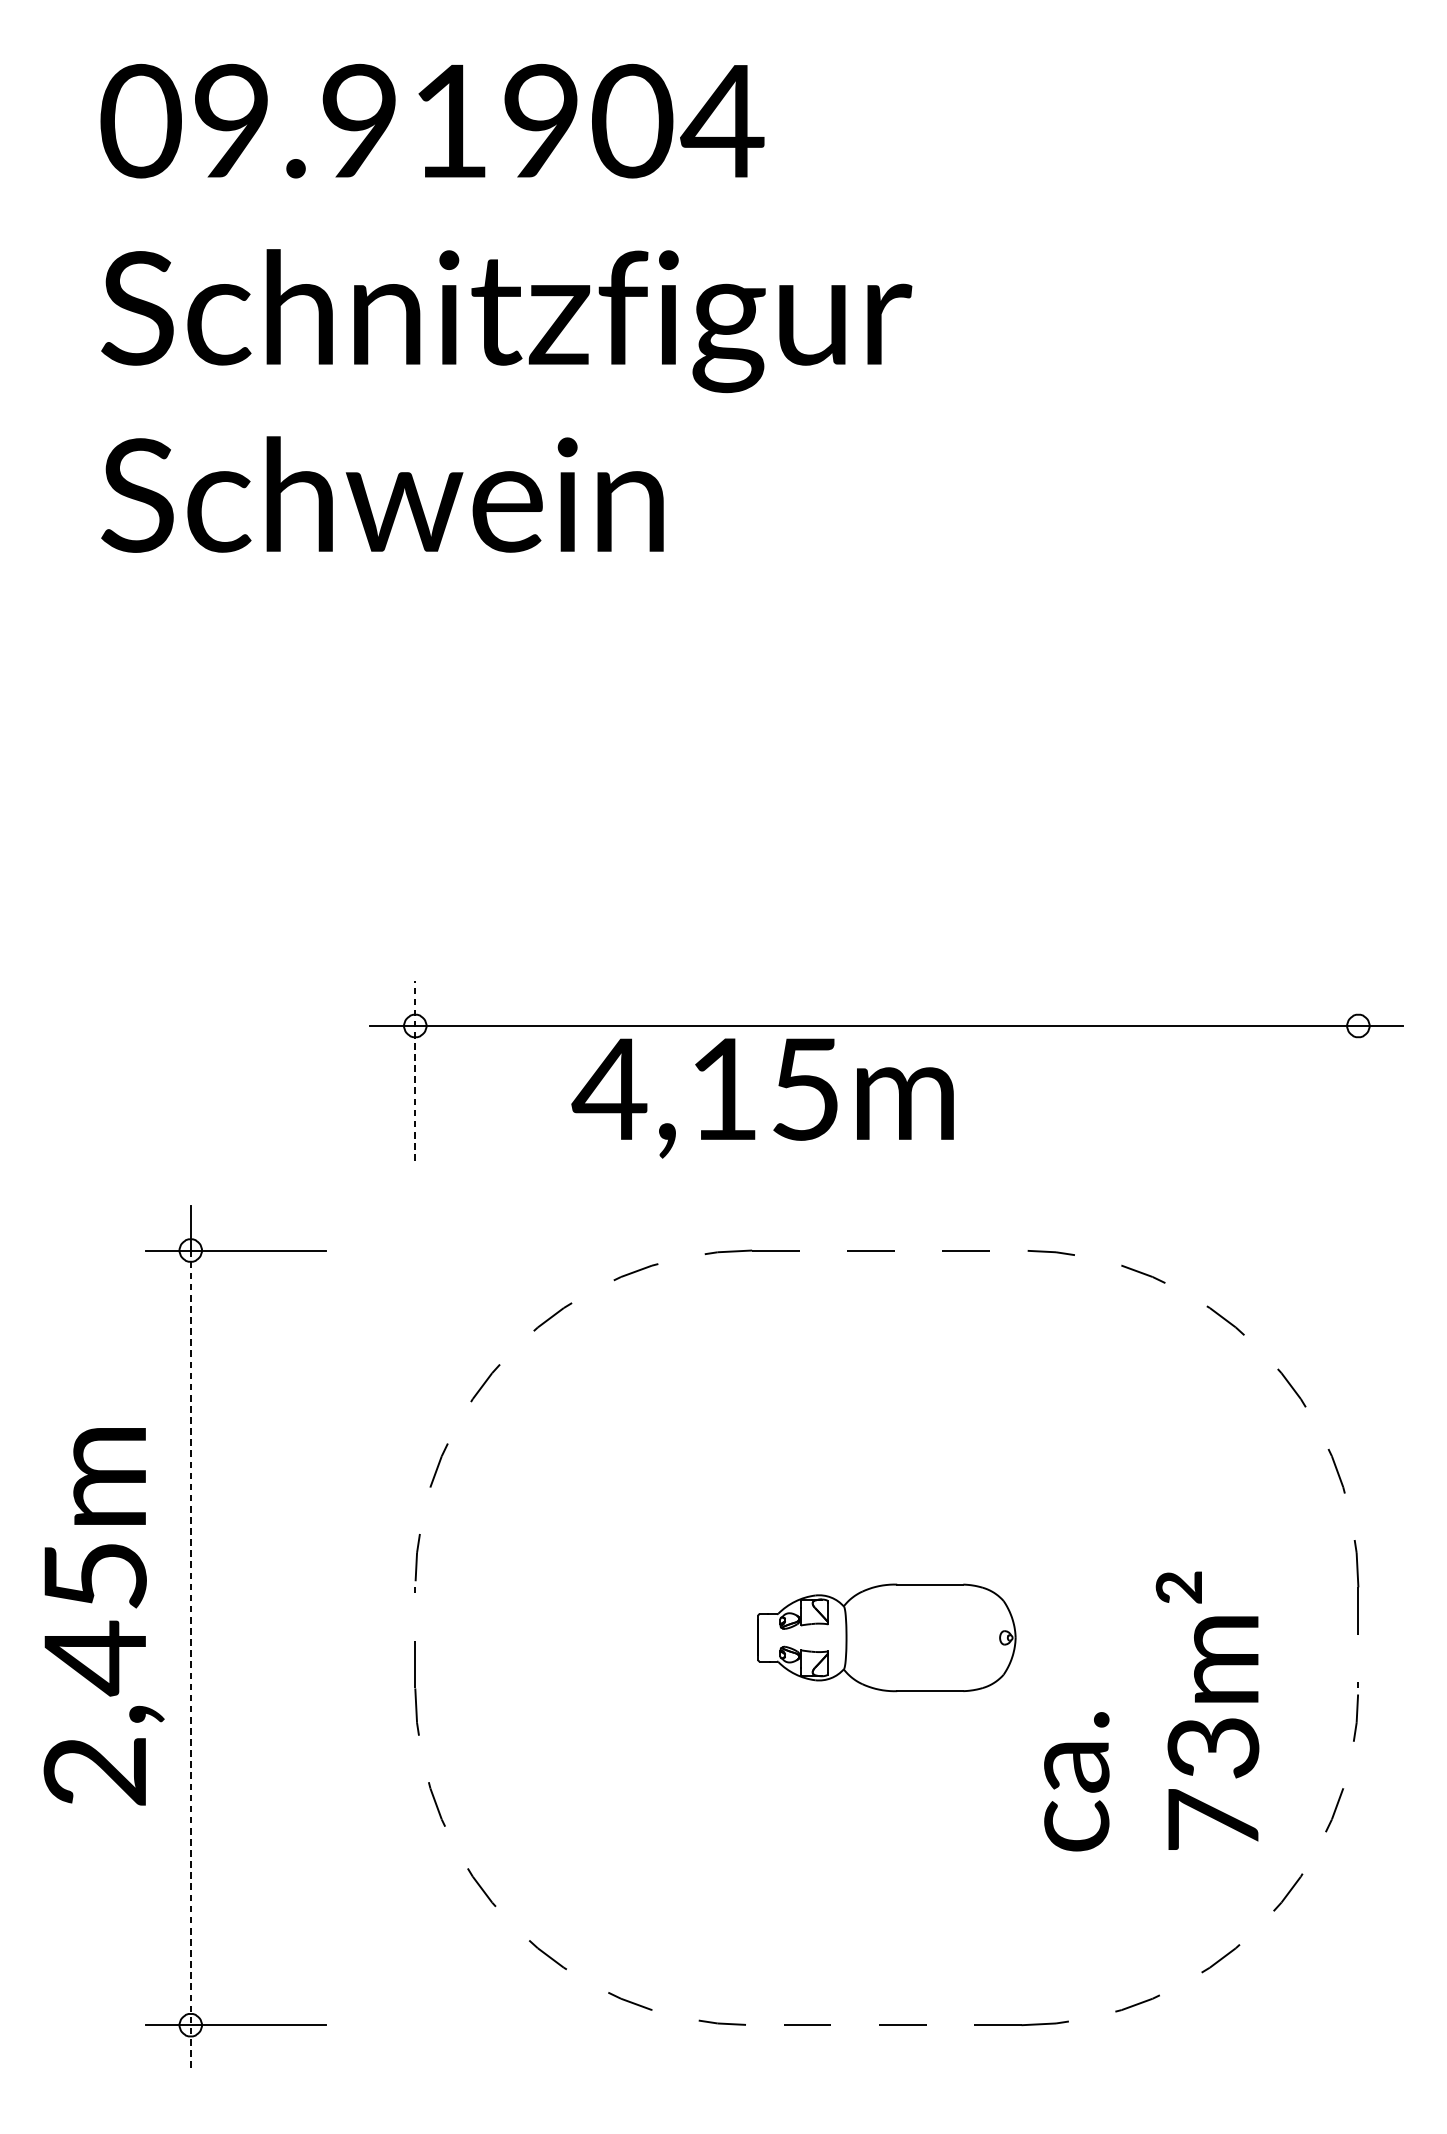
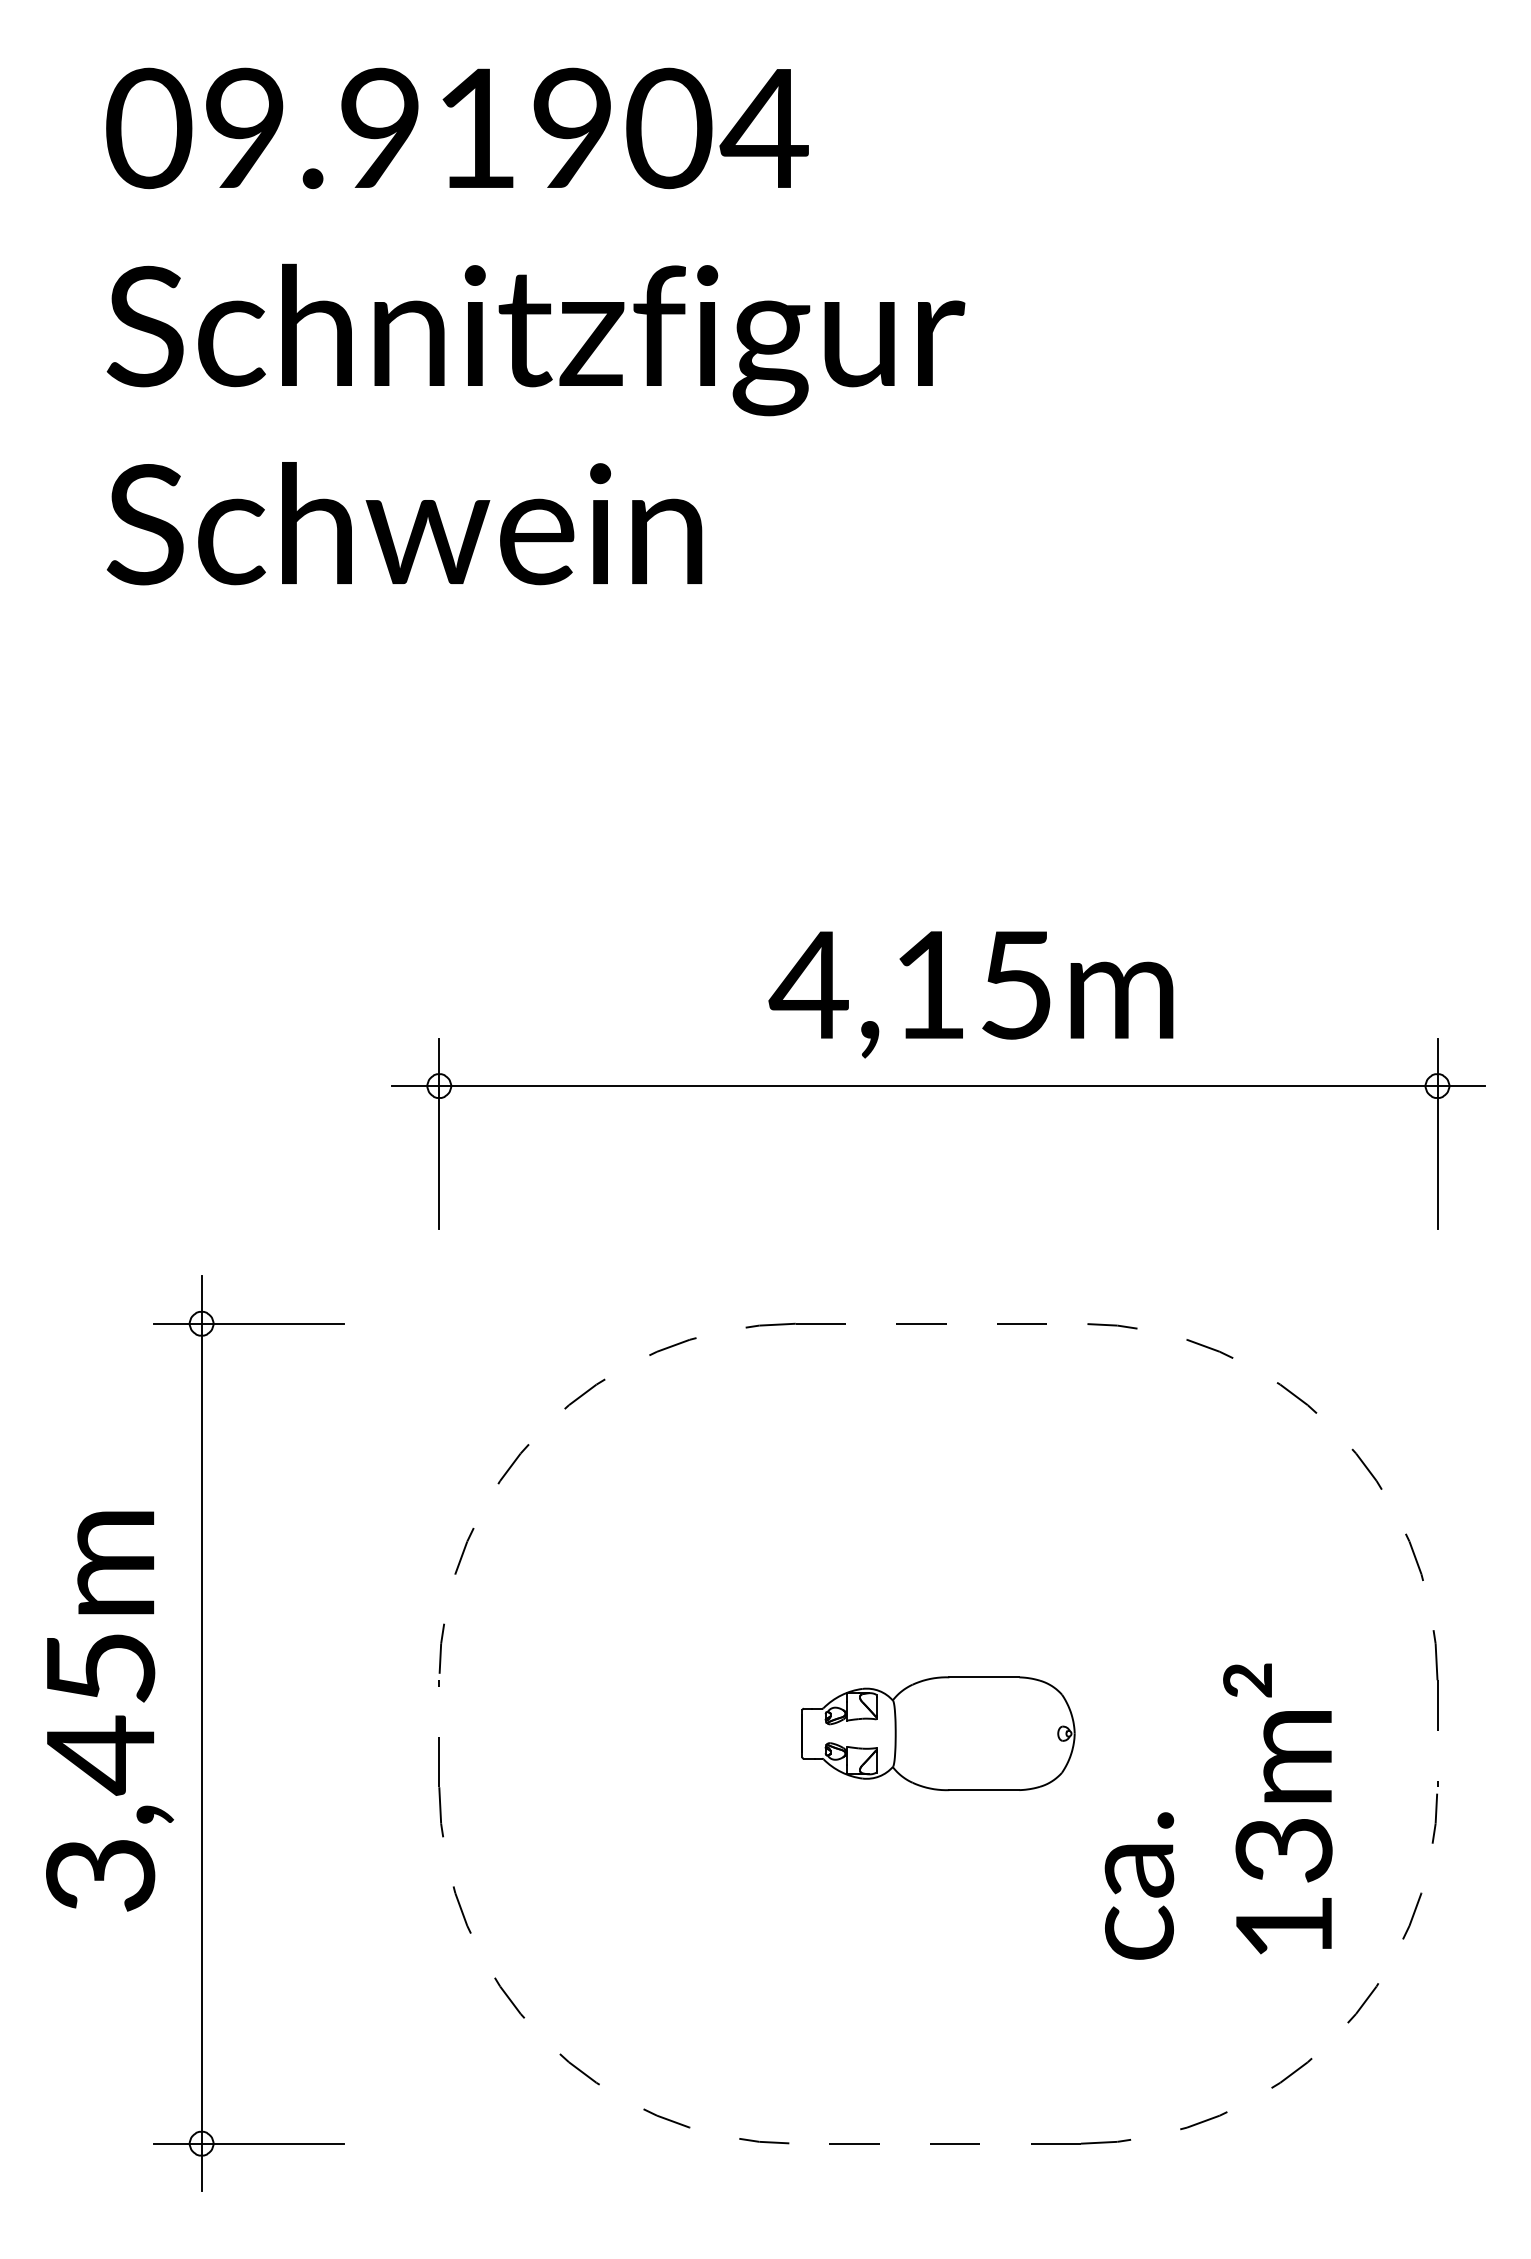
line: (415, 1070) -> (439, 1133), dashed -> solid
line: (1358, 1070) -> (1437, 1133), added
text: (762, 1098) -> (970, 994), moved
line: (190, 1660) -> (201, 1757), dashed -> solid
text: (95, 1771) -> (100, 1875), 2,45m -> 3,45m
text: (1212, 1819) -> (1283, 1925), 73m² -> 13m²

